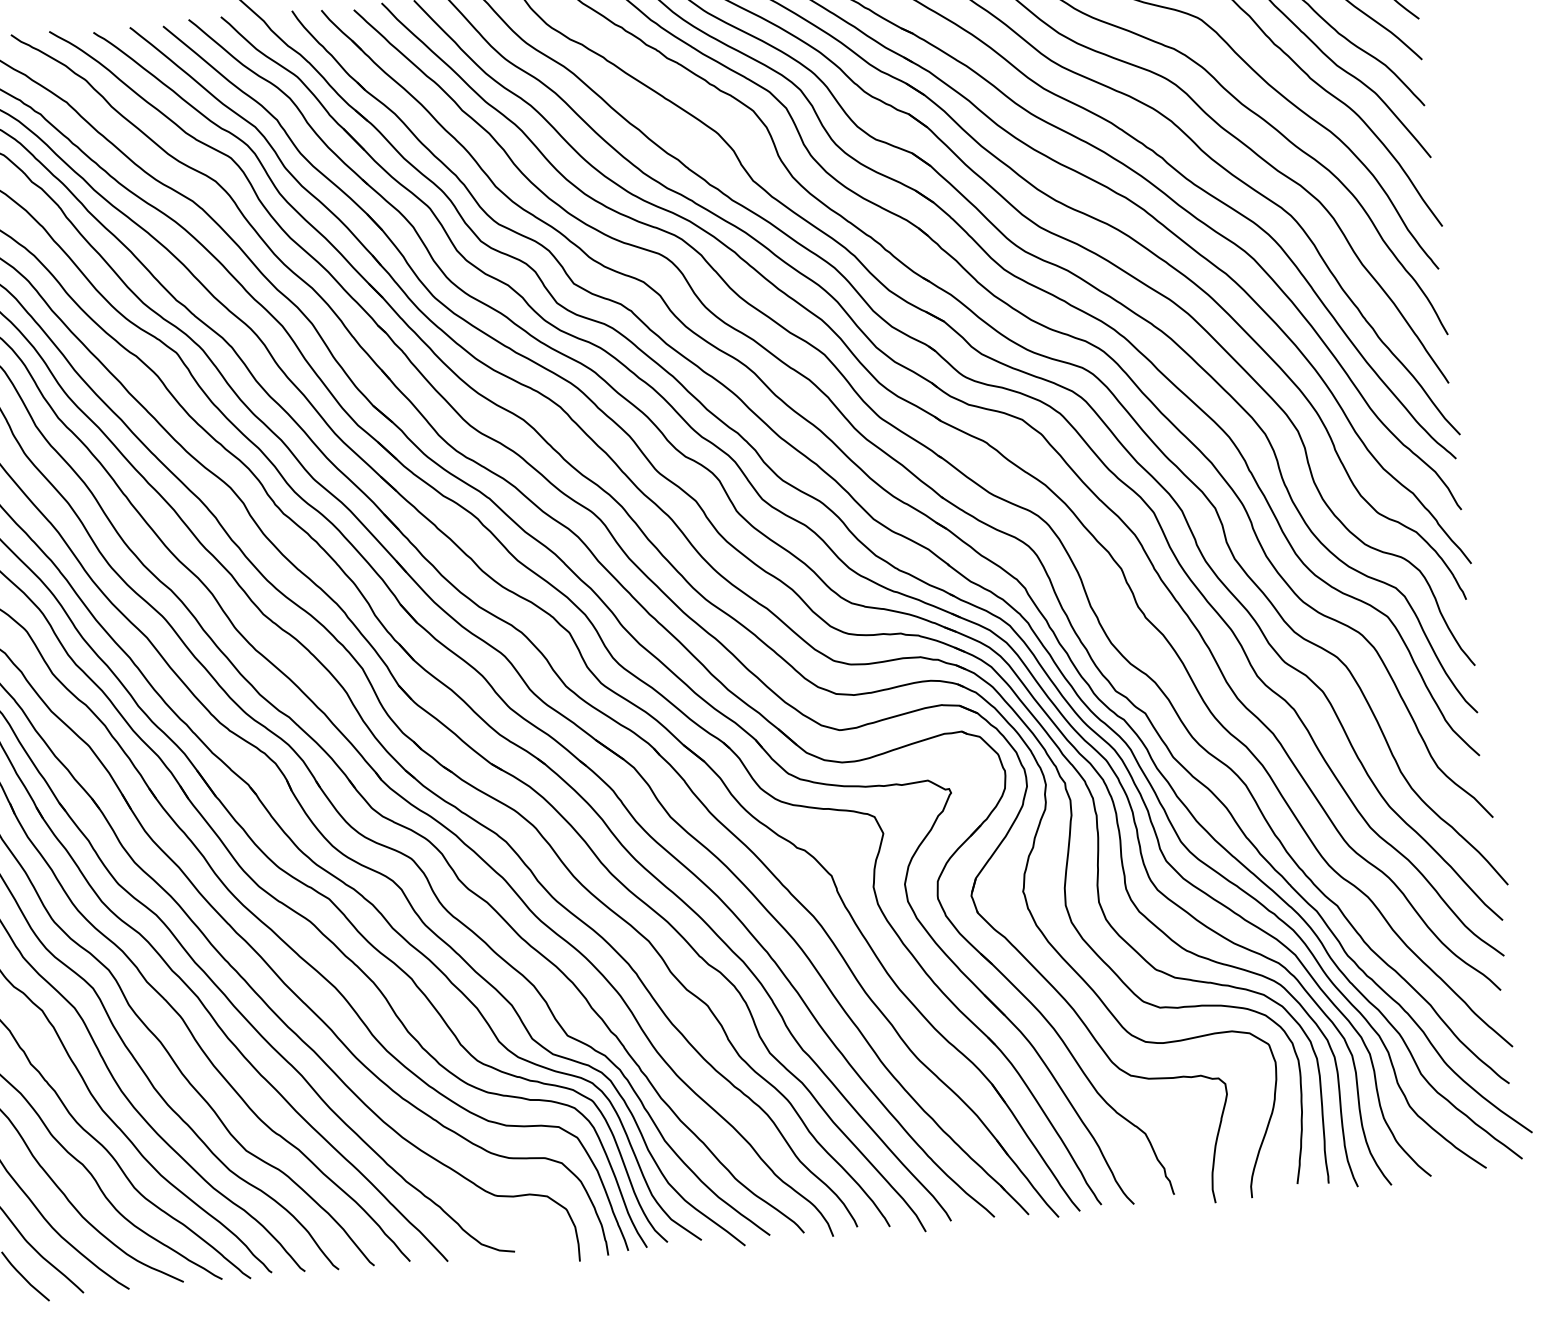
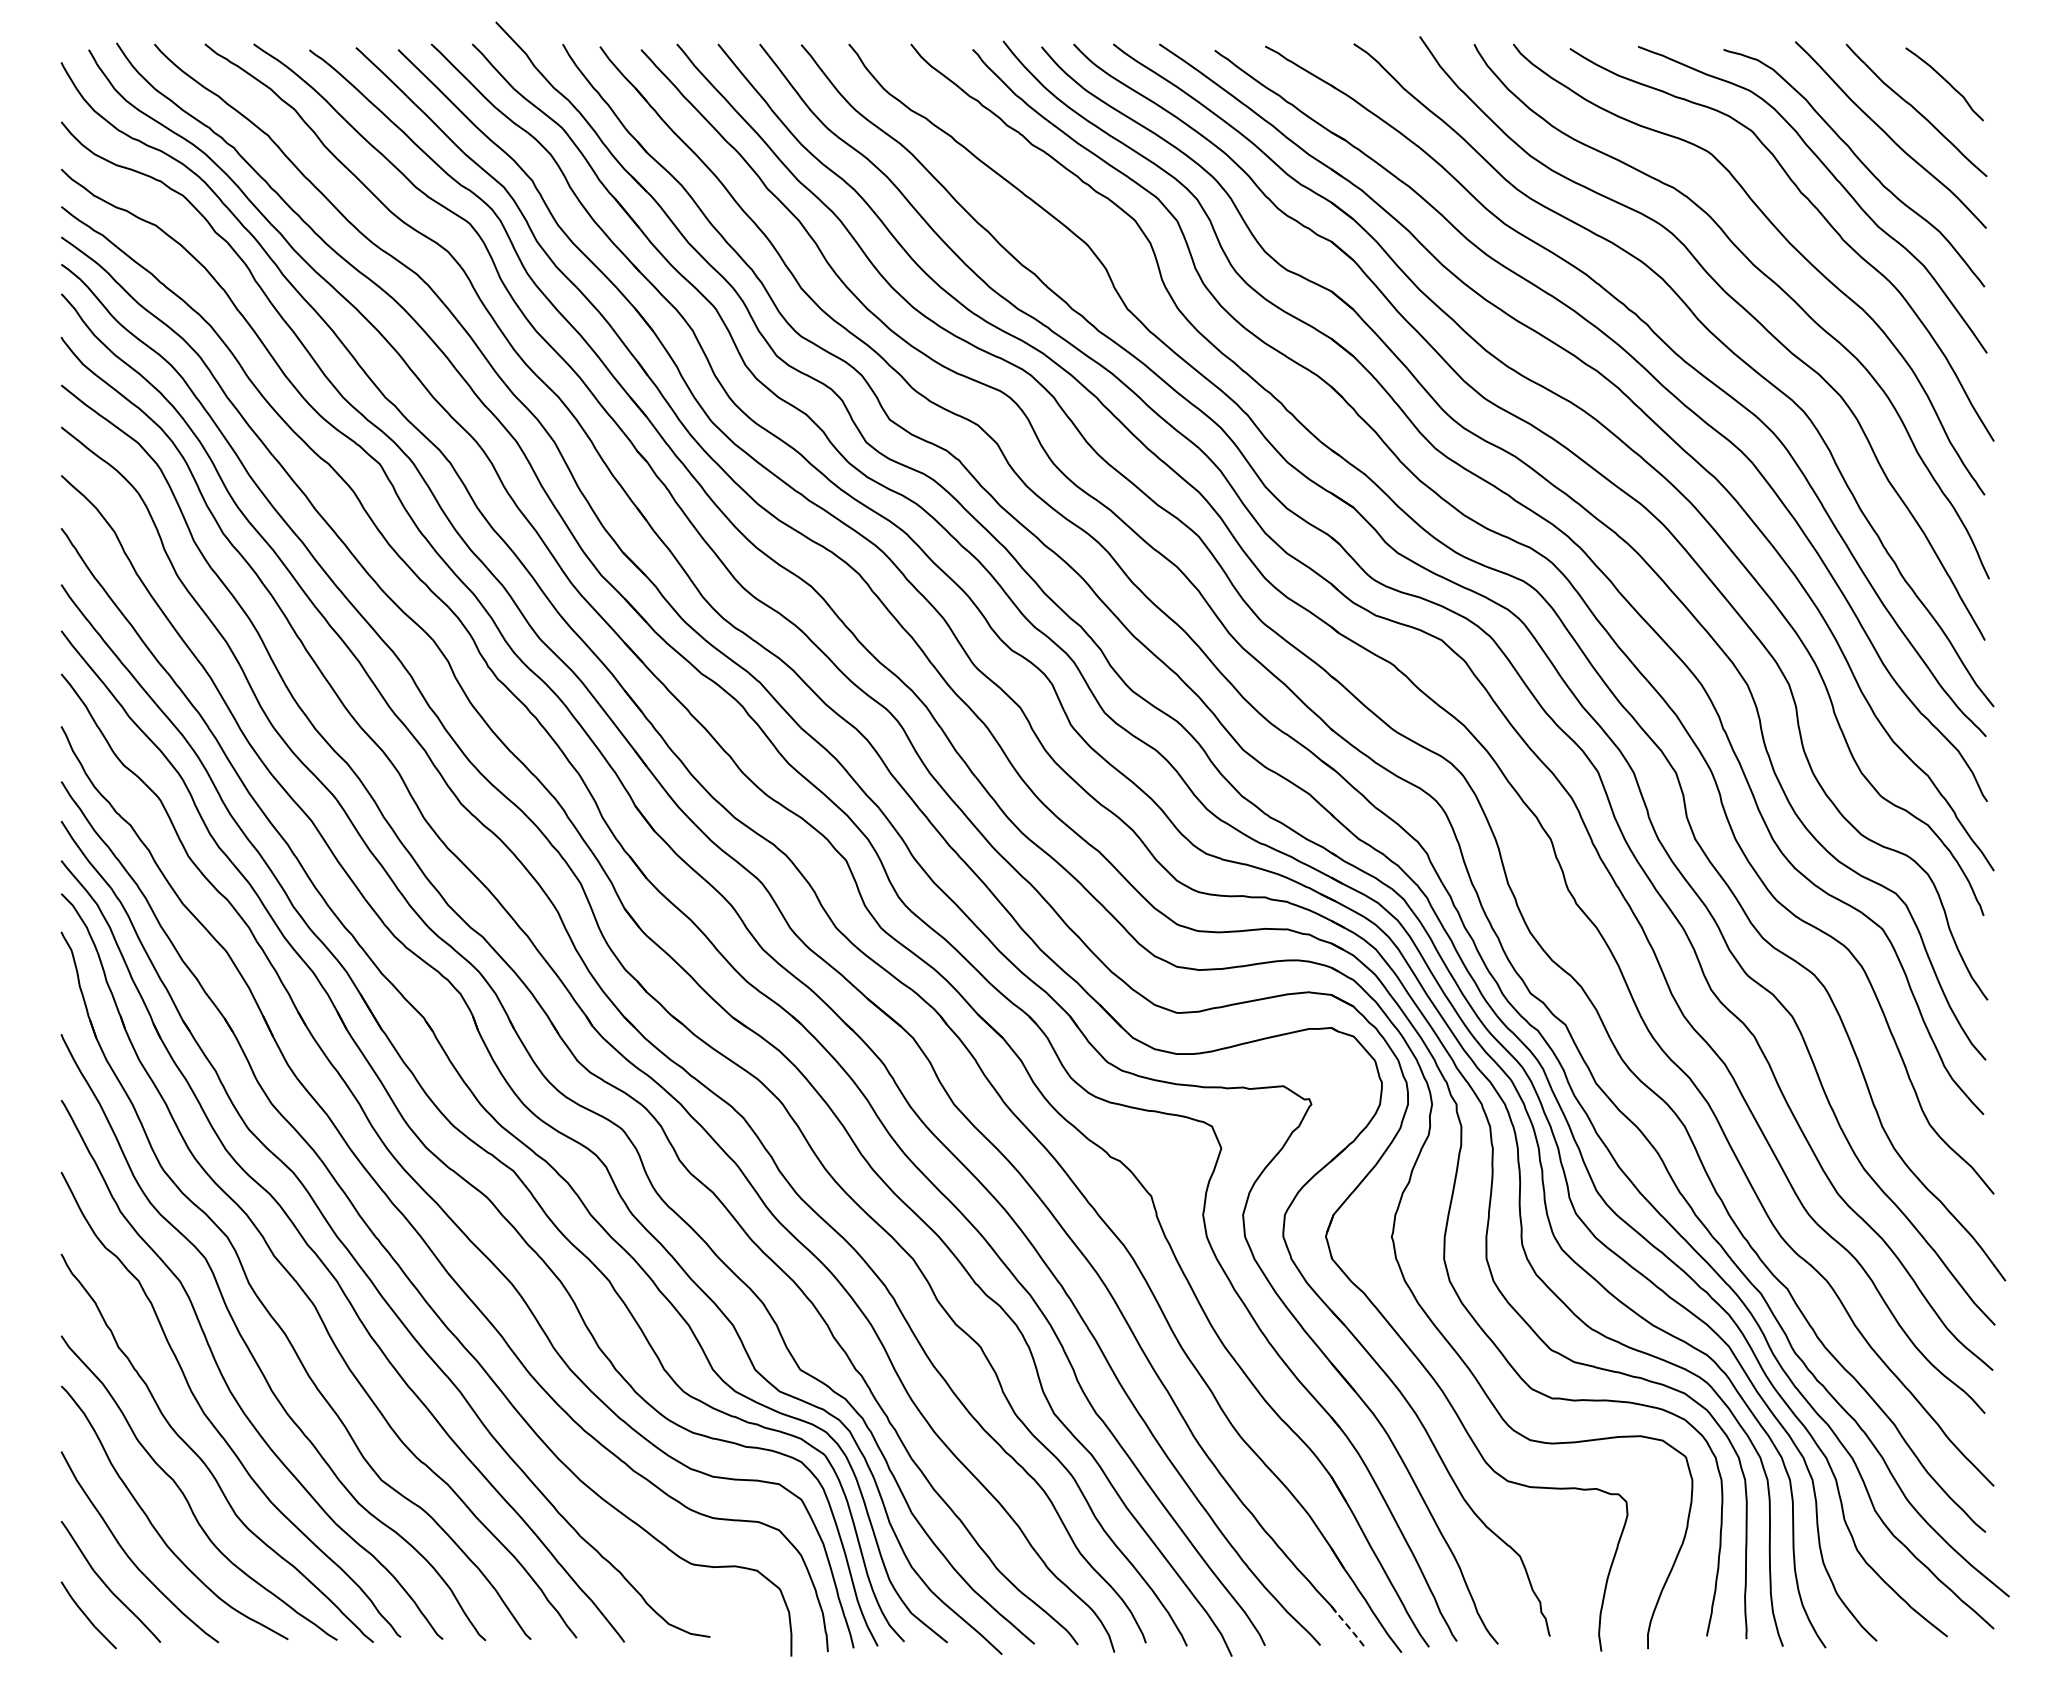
line: (1014, 1200) -> (1347, 1626), solid -> dashed

